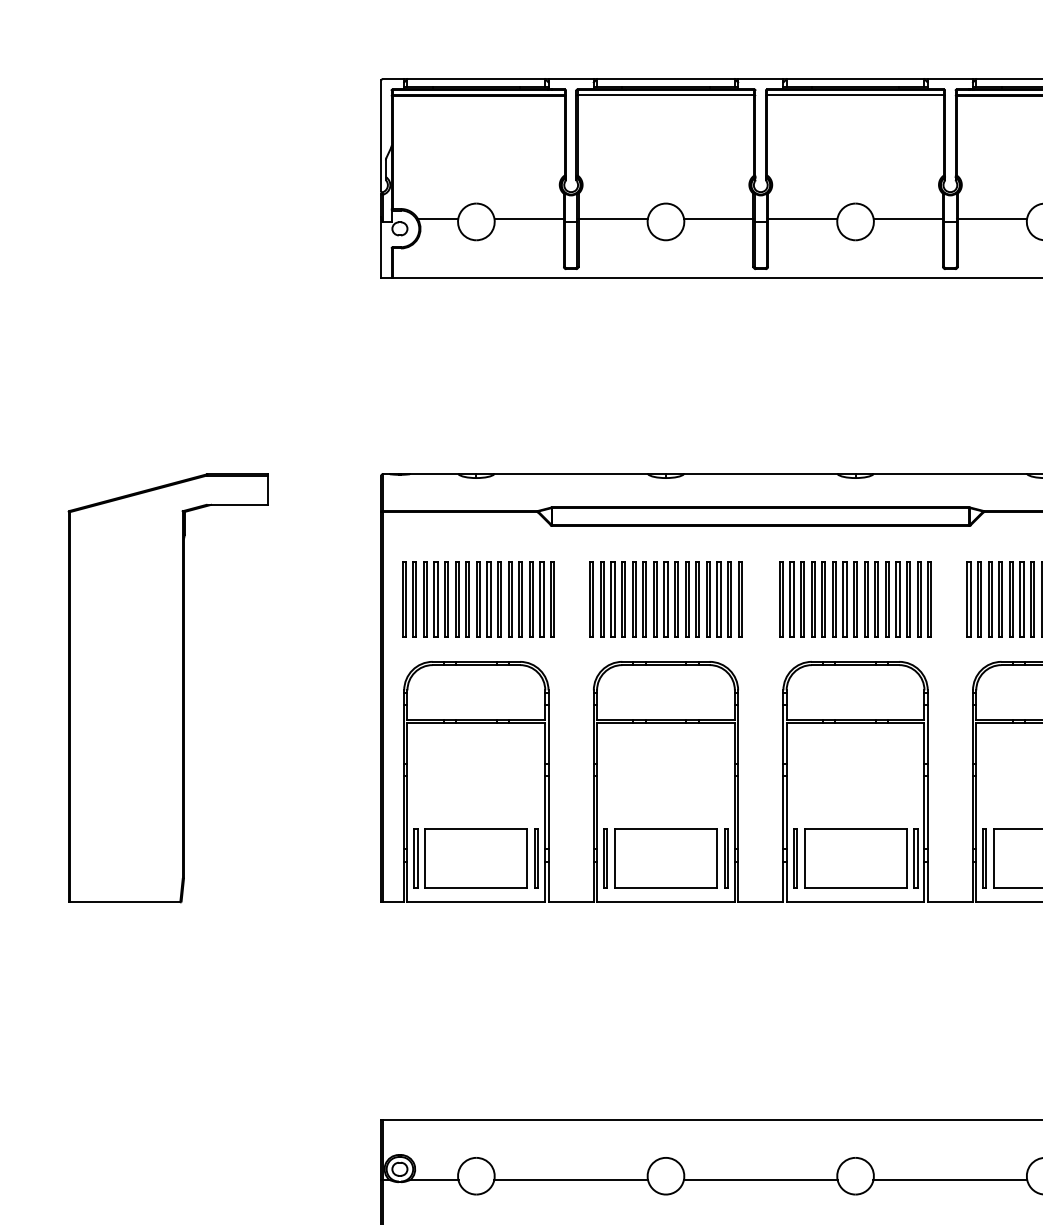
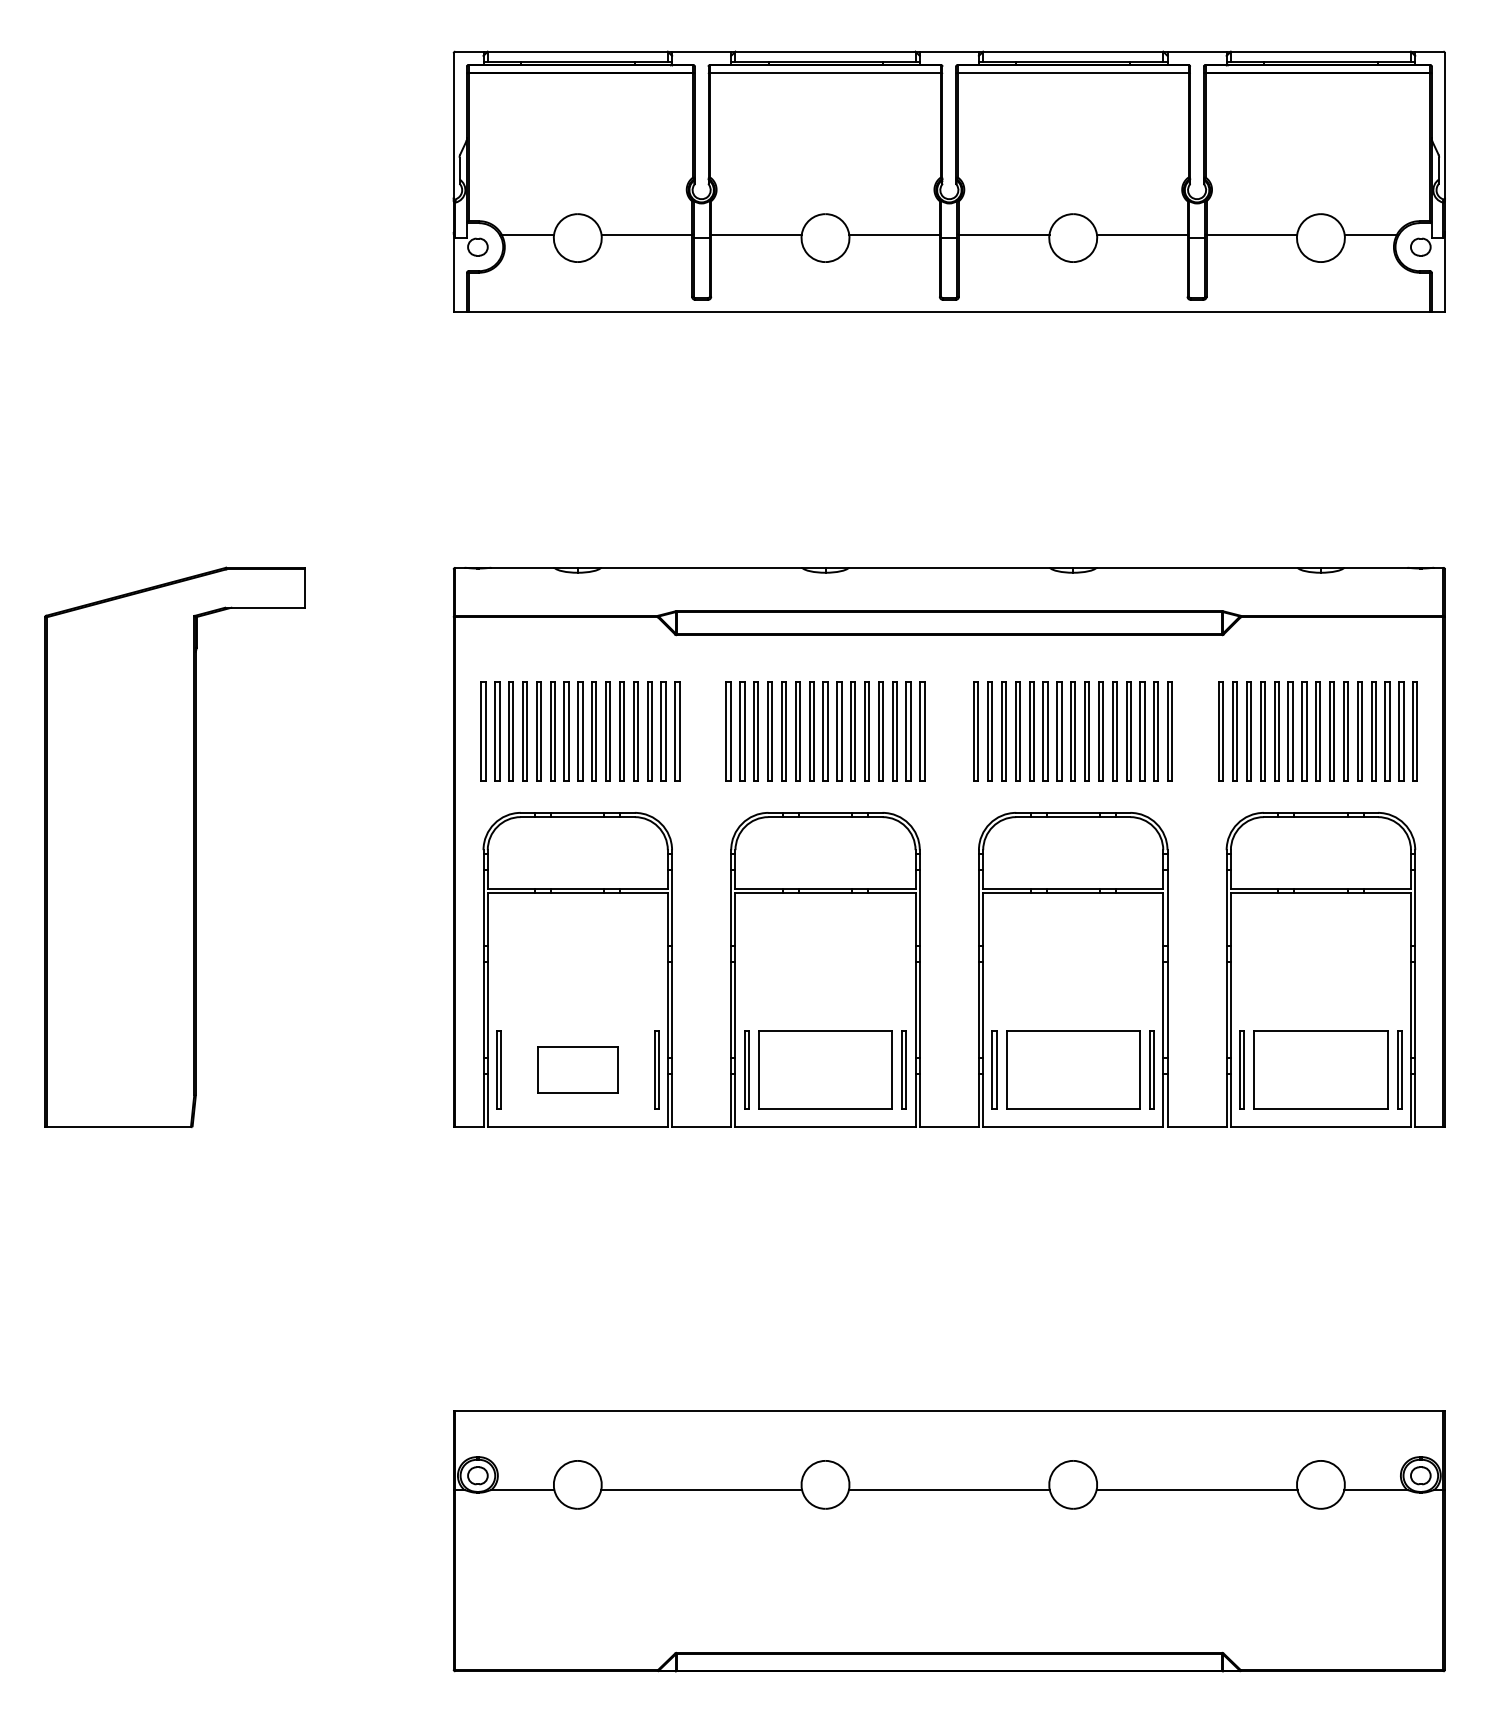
part: (476, 858) -> (577, 1069), size x0.6

